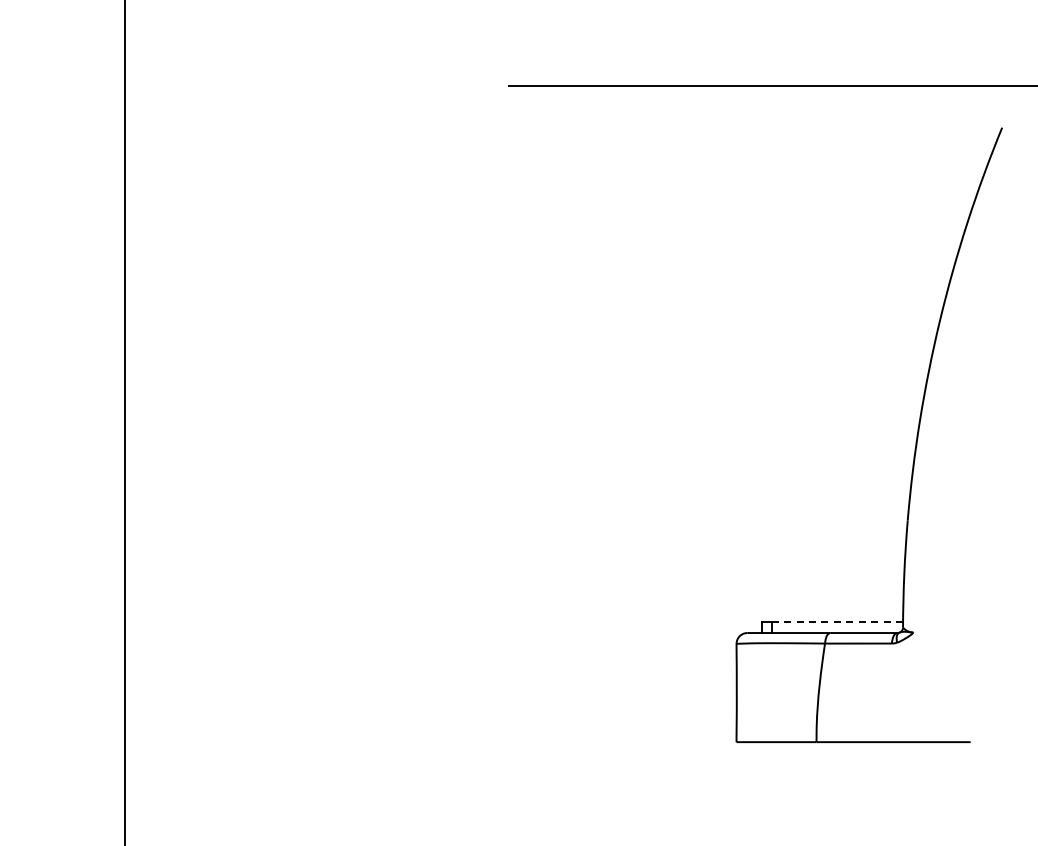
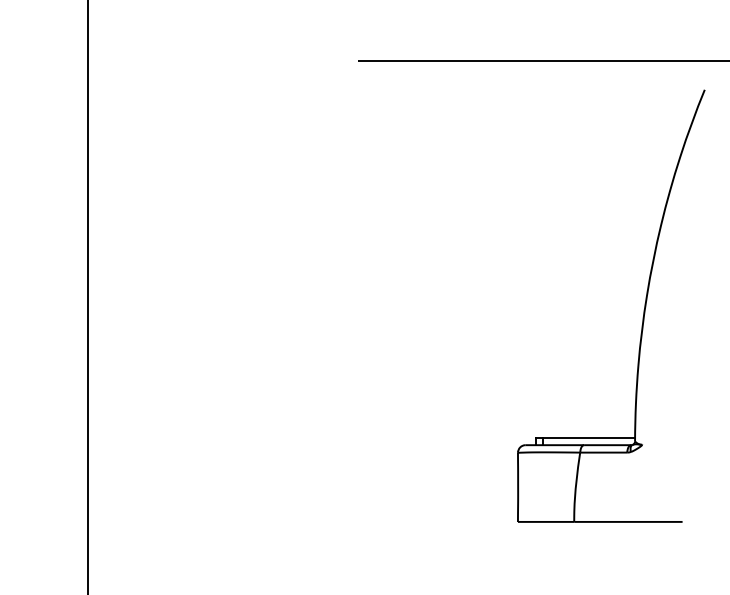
line: (837, 622) -> (588, 437), dashed -> solid

